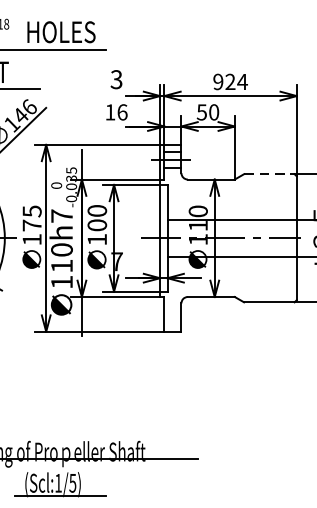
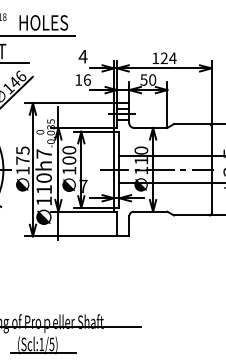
text: (115, 79) -> (82, 56), 3 -> 4
text: (218, 82) -> (155, 58), 924 -> 124
line: (270, 174) -> (192, 124), dashed -> solid

